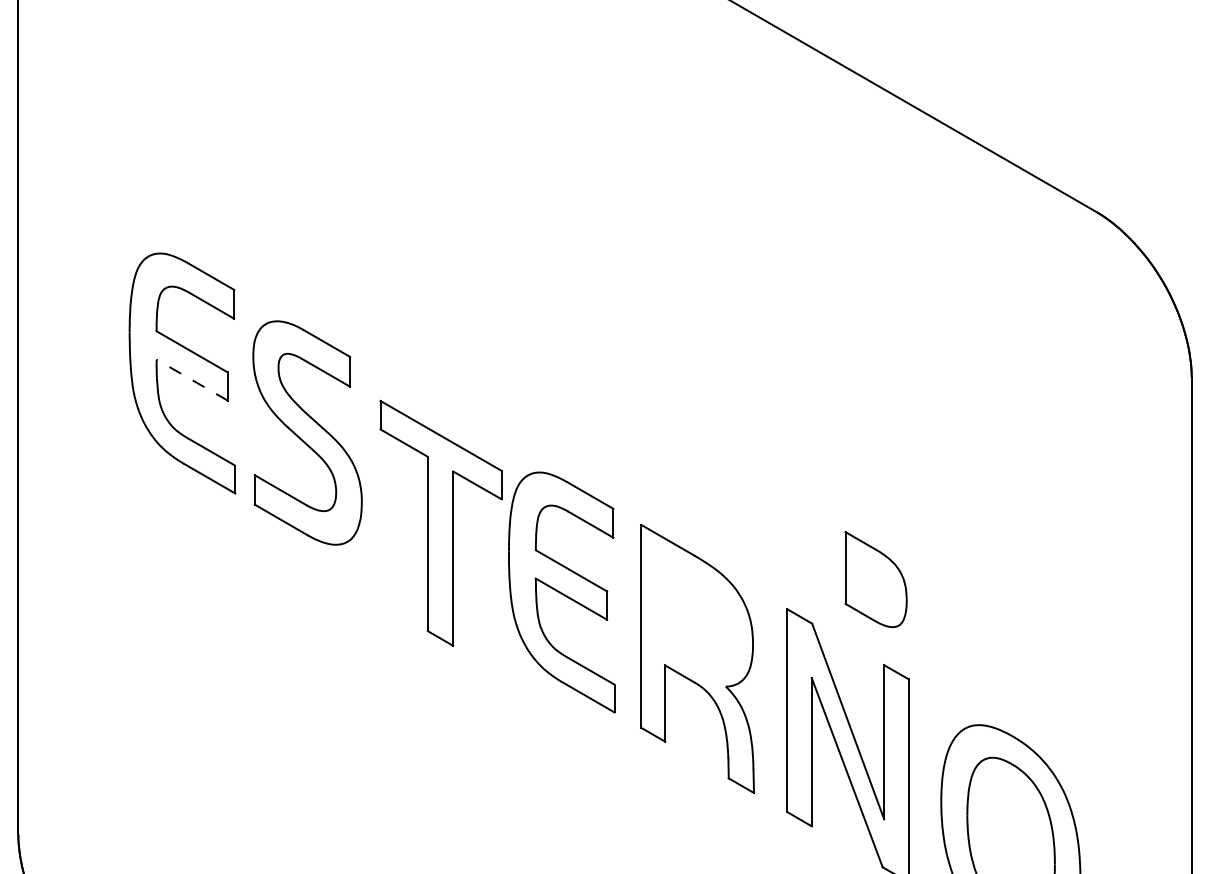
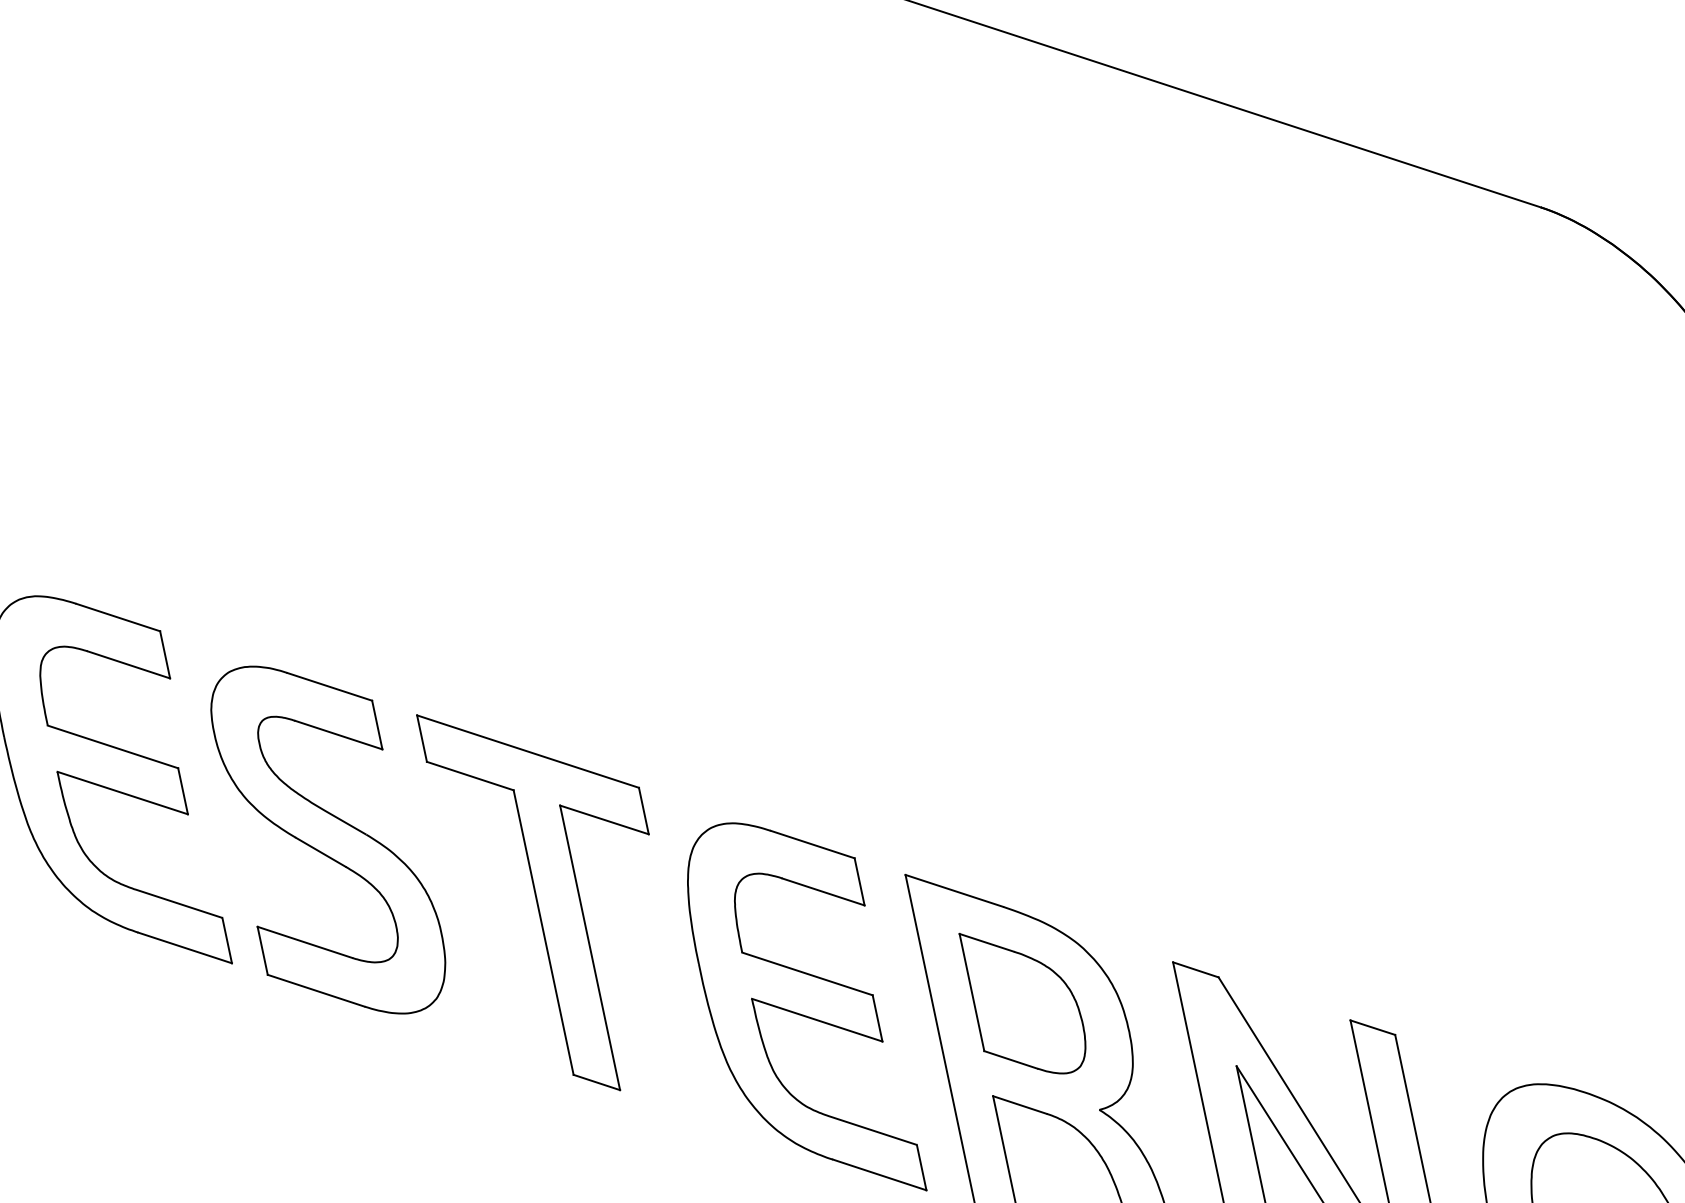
line: (191, 379) -> (121, 792), dashed -> solid
part: (440, 522) -> (556, 893), moved
part: (875, 579) -> (1024, 1000), moved

